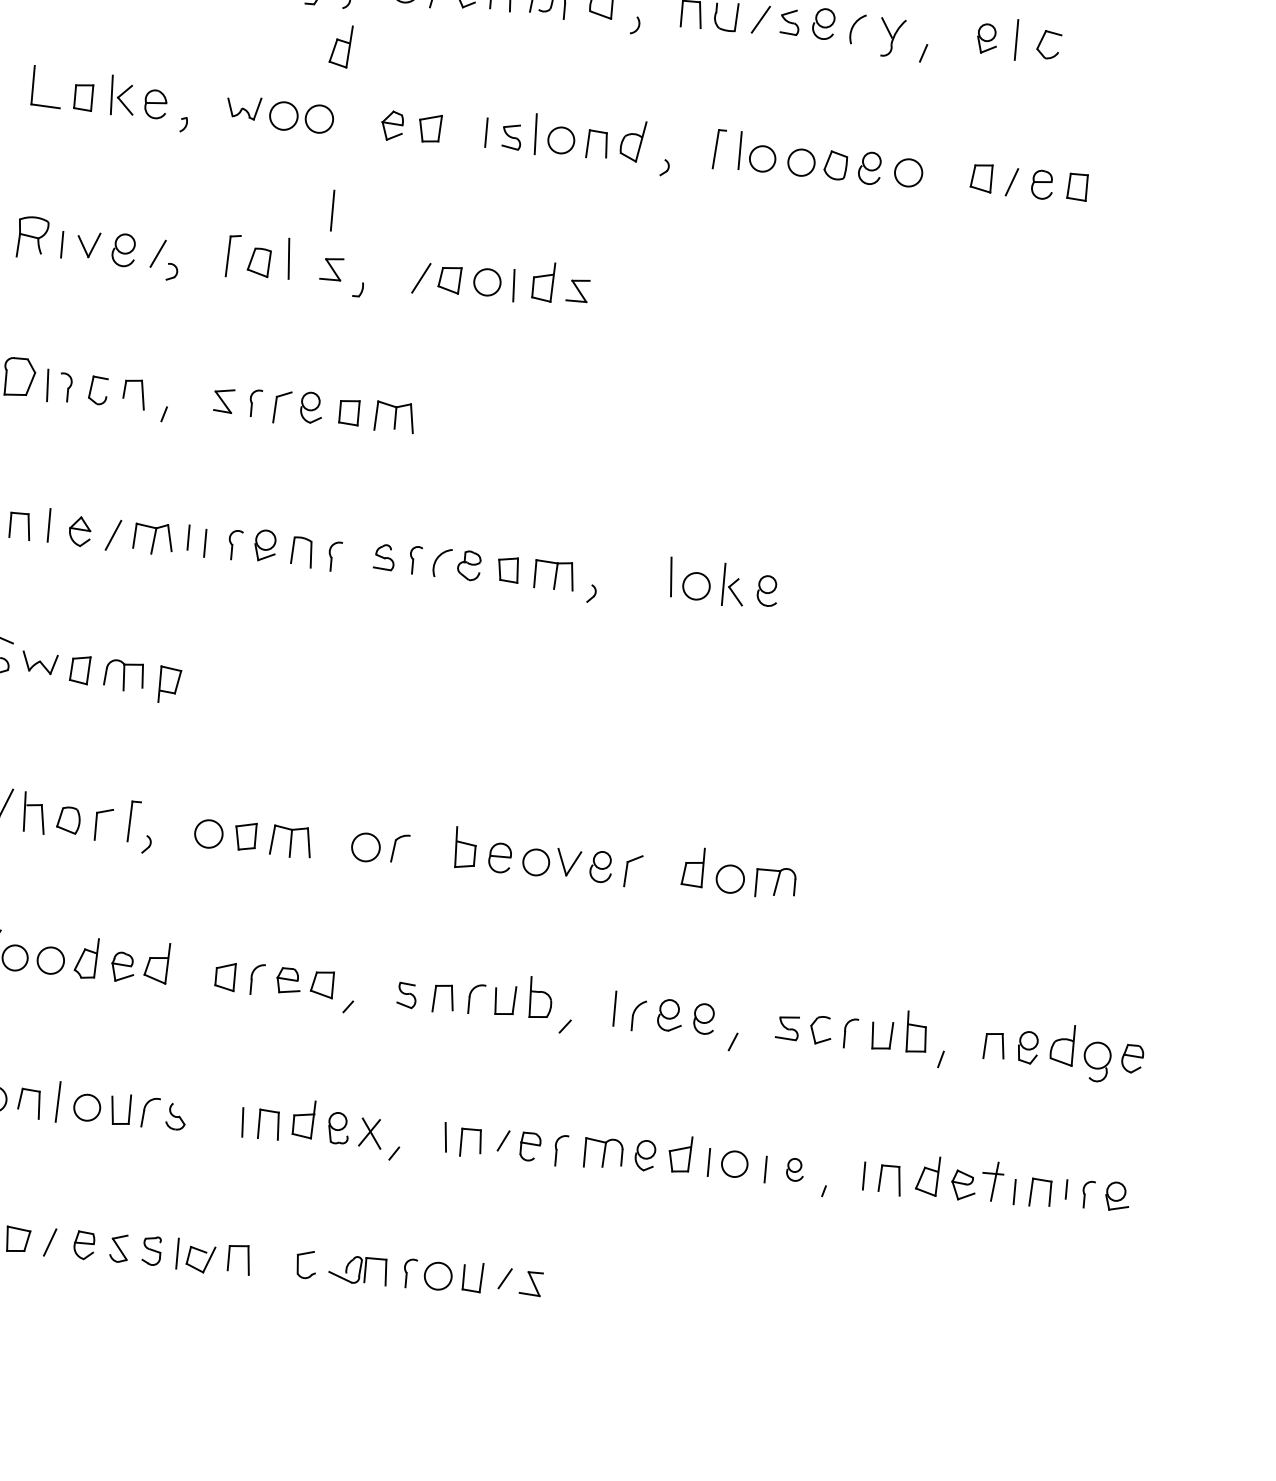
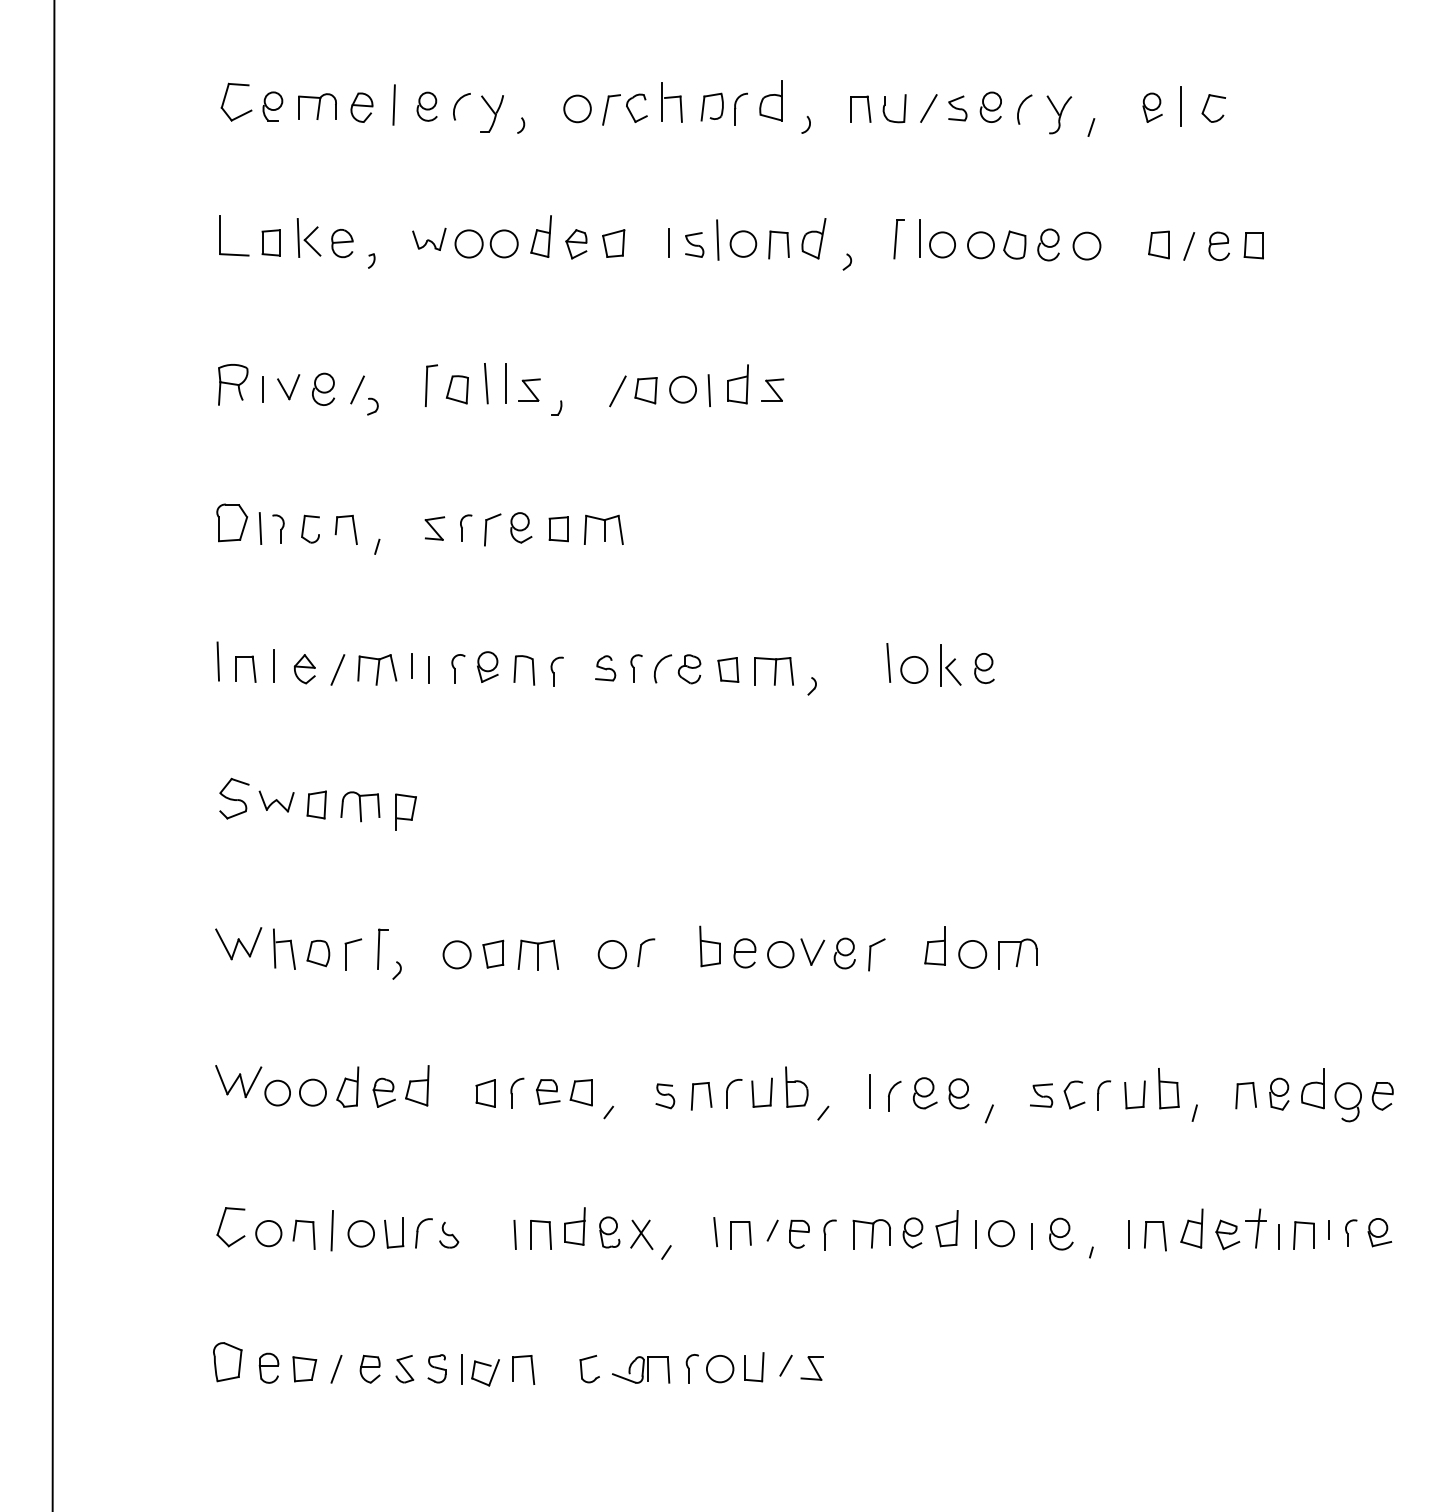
part: (340, 46) -> (540, 236), moved
line: (332, 210) -> (505, 383), moved
part: (795, 1169) -> (1061, 1233), size x1.43

